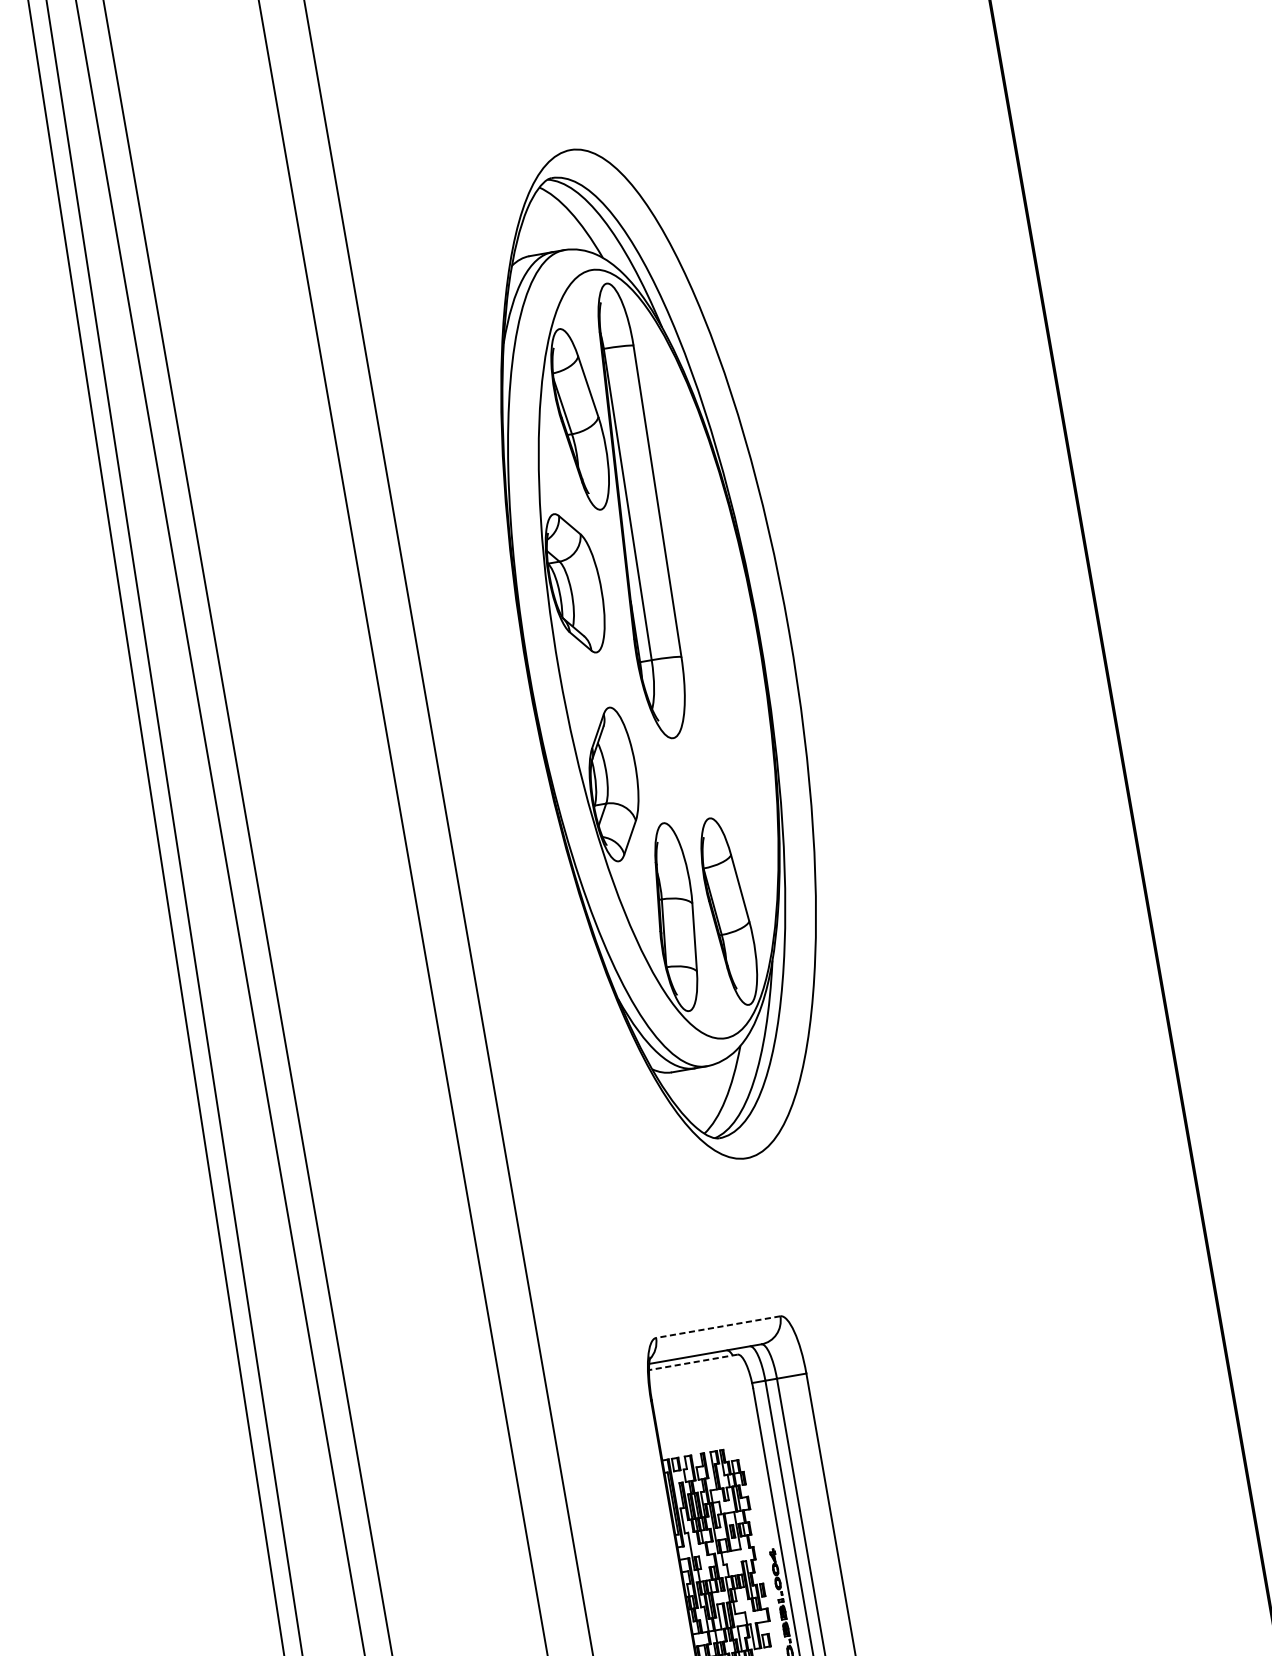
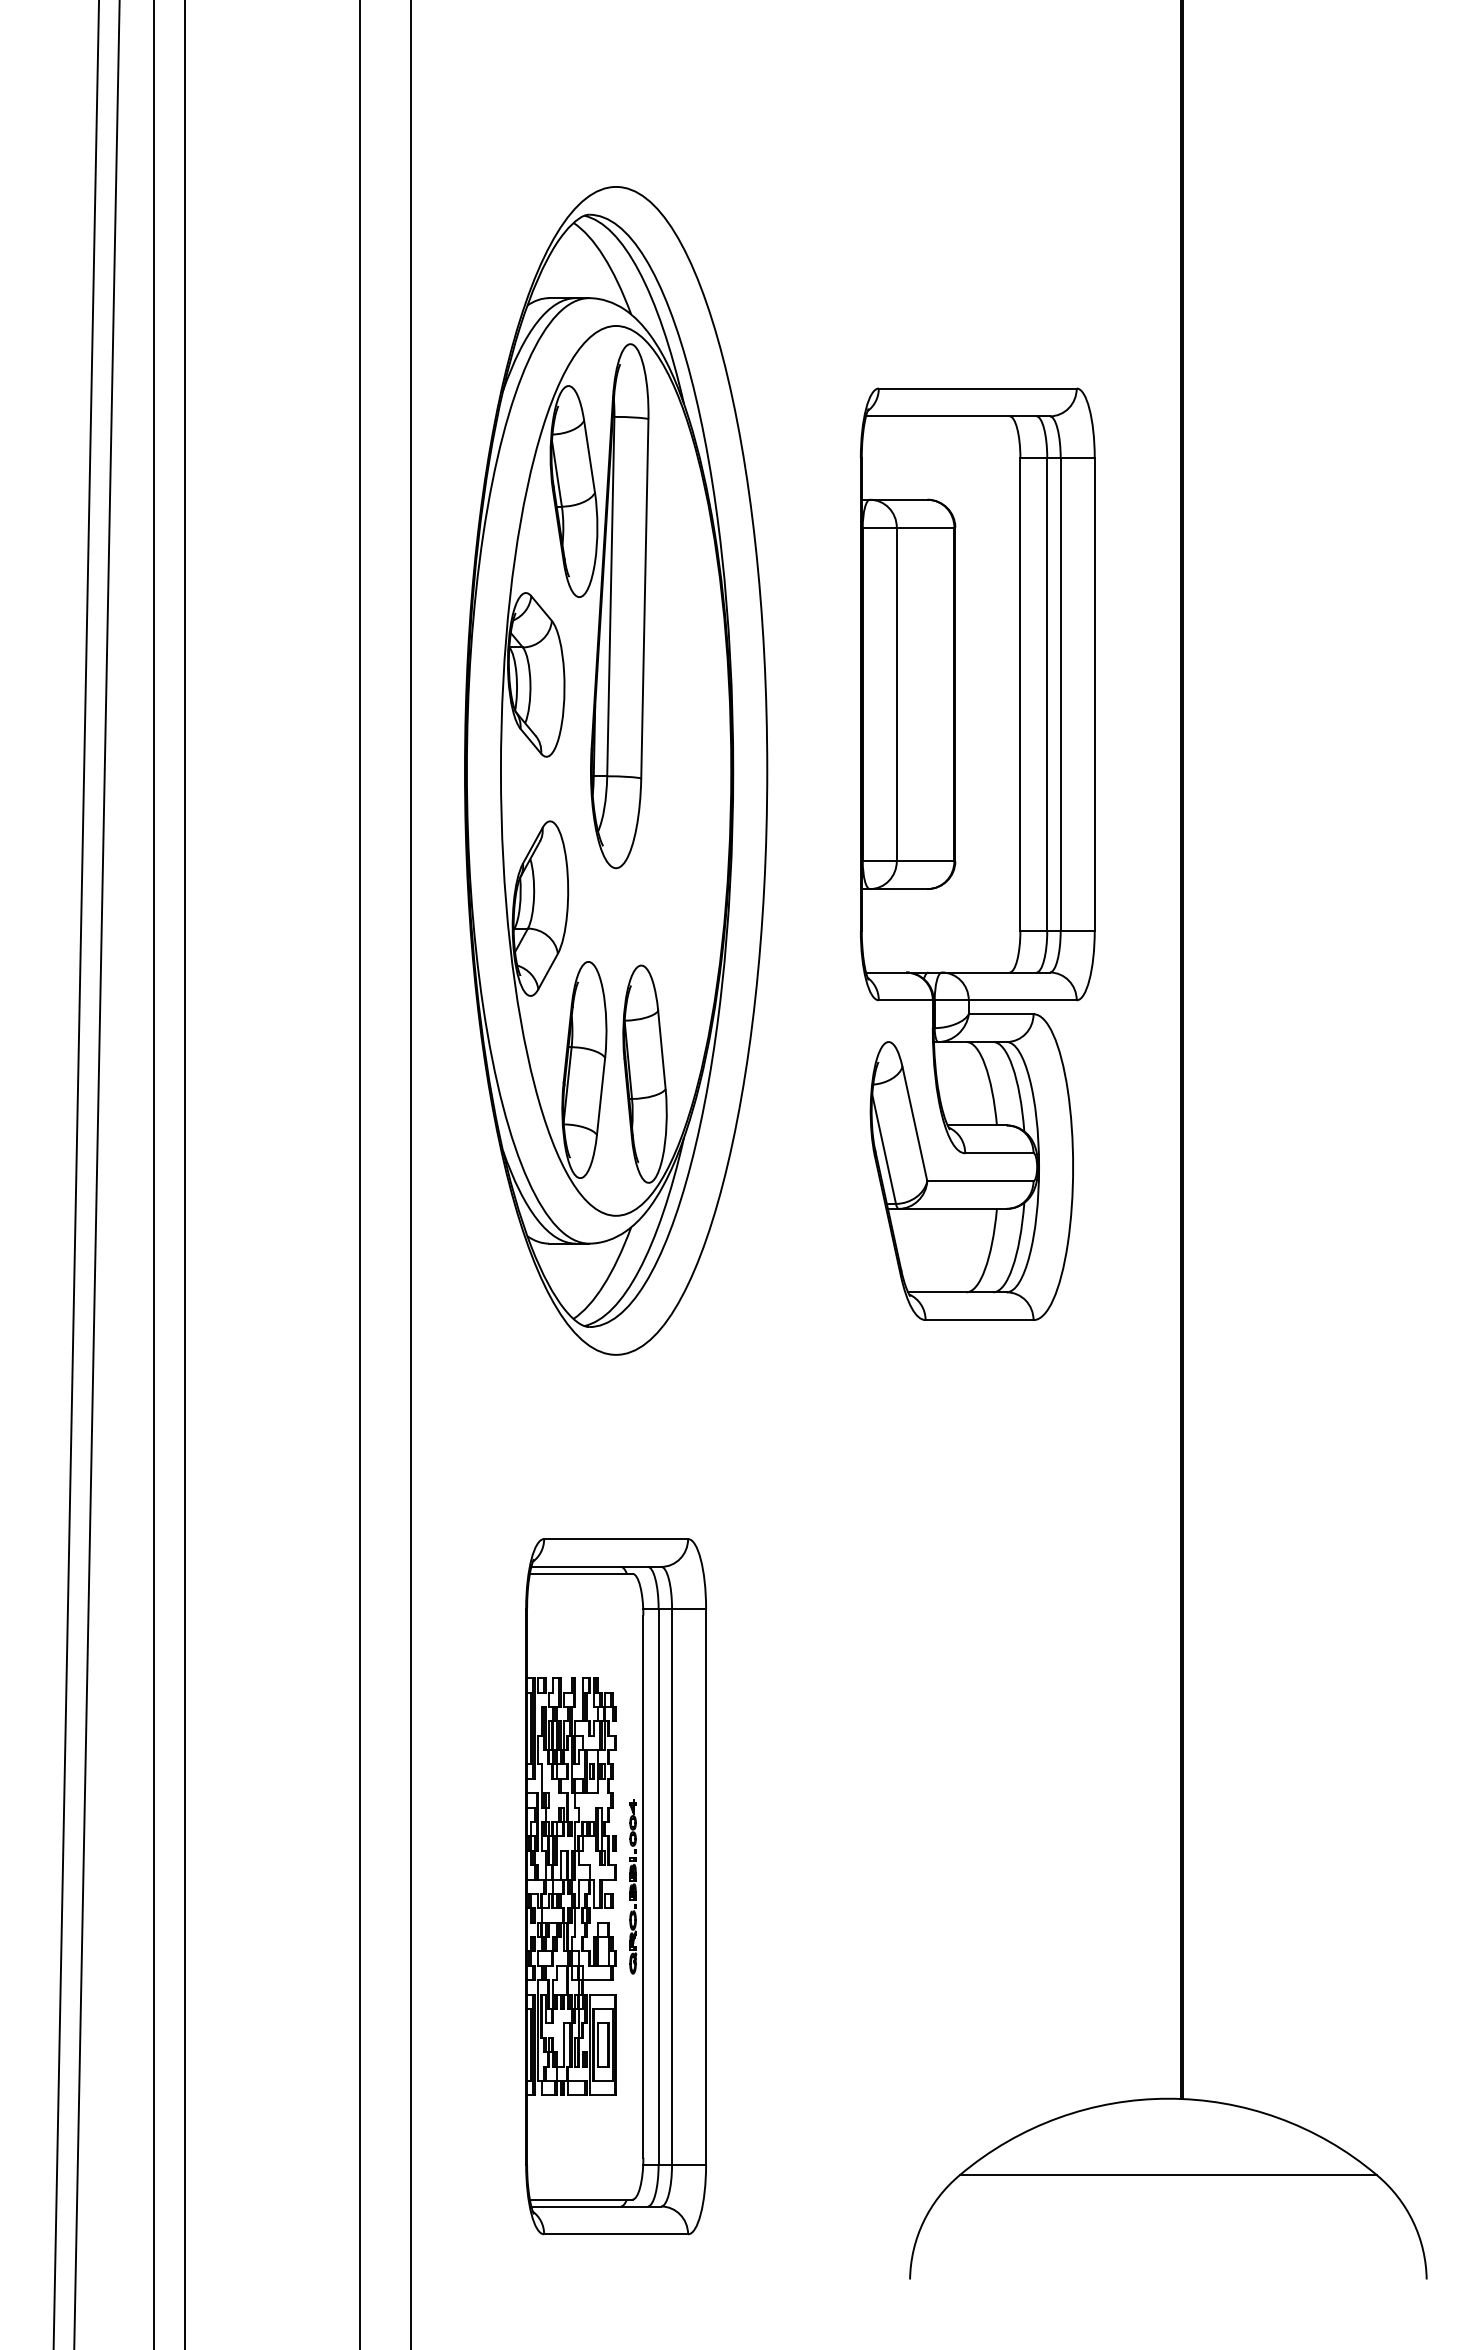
part: (658, 653) -> (616, 770), moved
part: (926, 680) -> (977, 853), added
line: (718, 1327) -> (616, 1539), dashed -> solid
line: (692, 1362) -> (580, 1573), dashed -> solid

